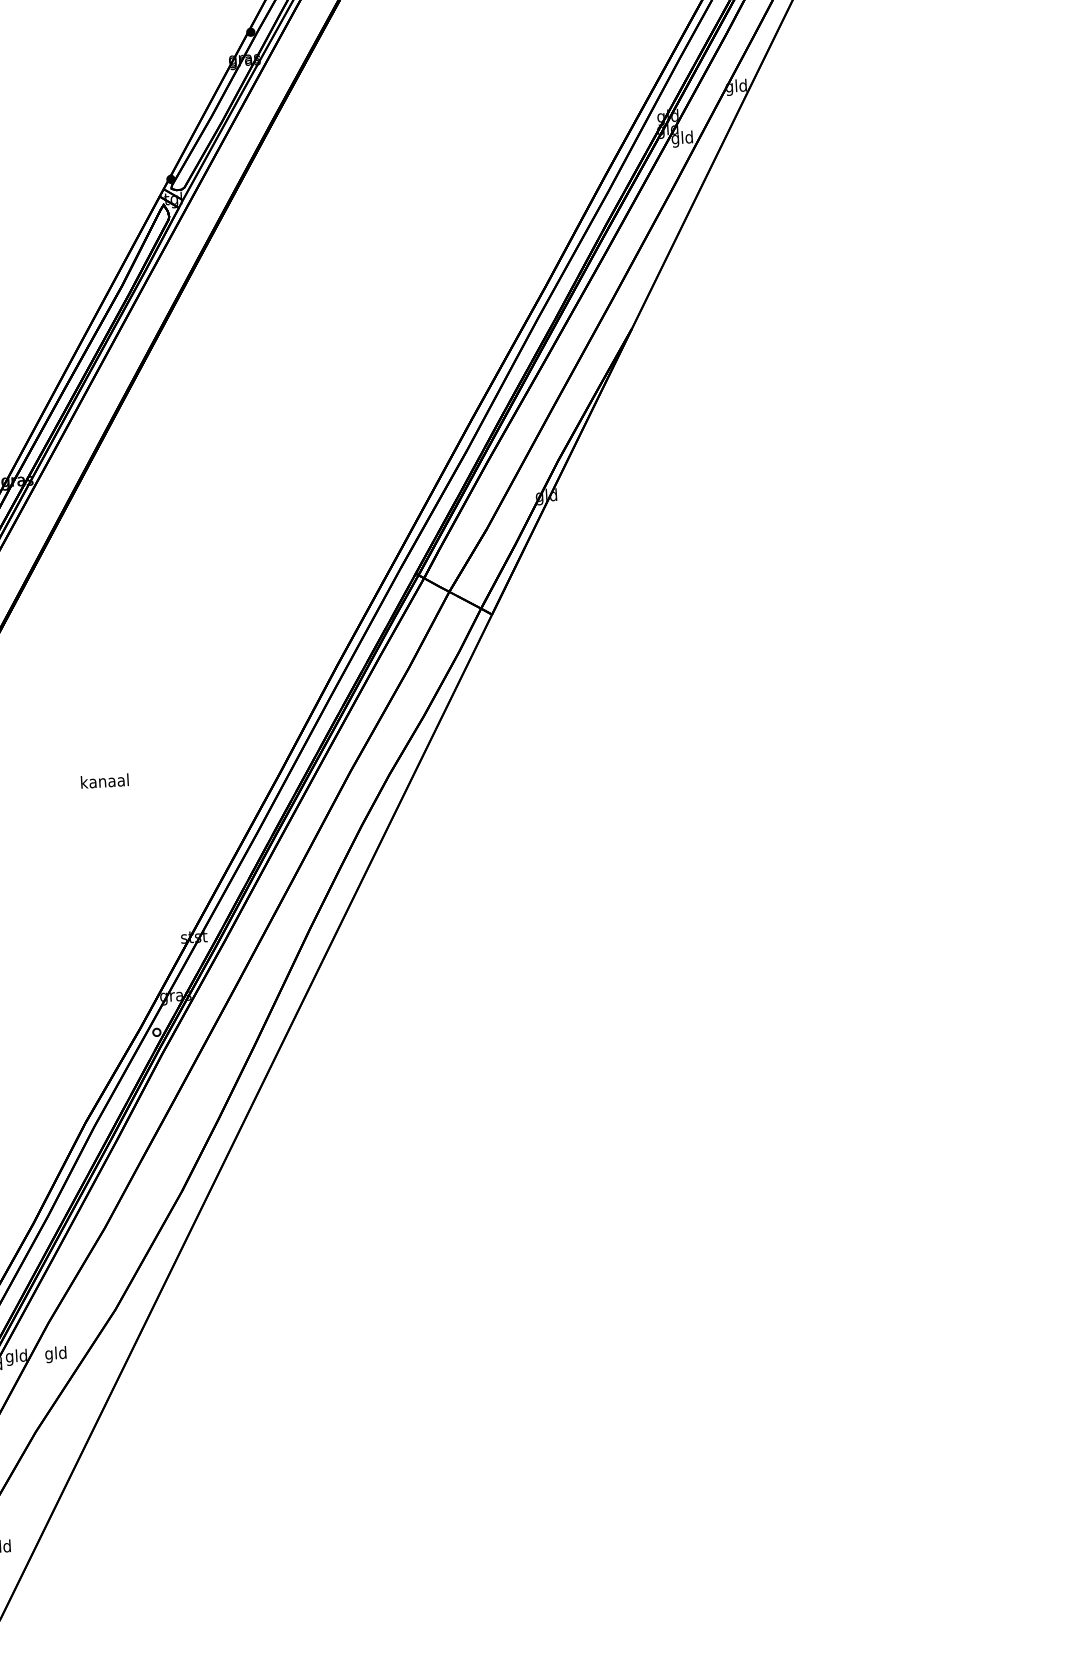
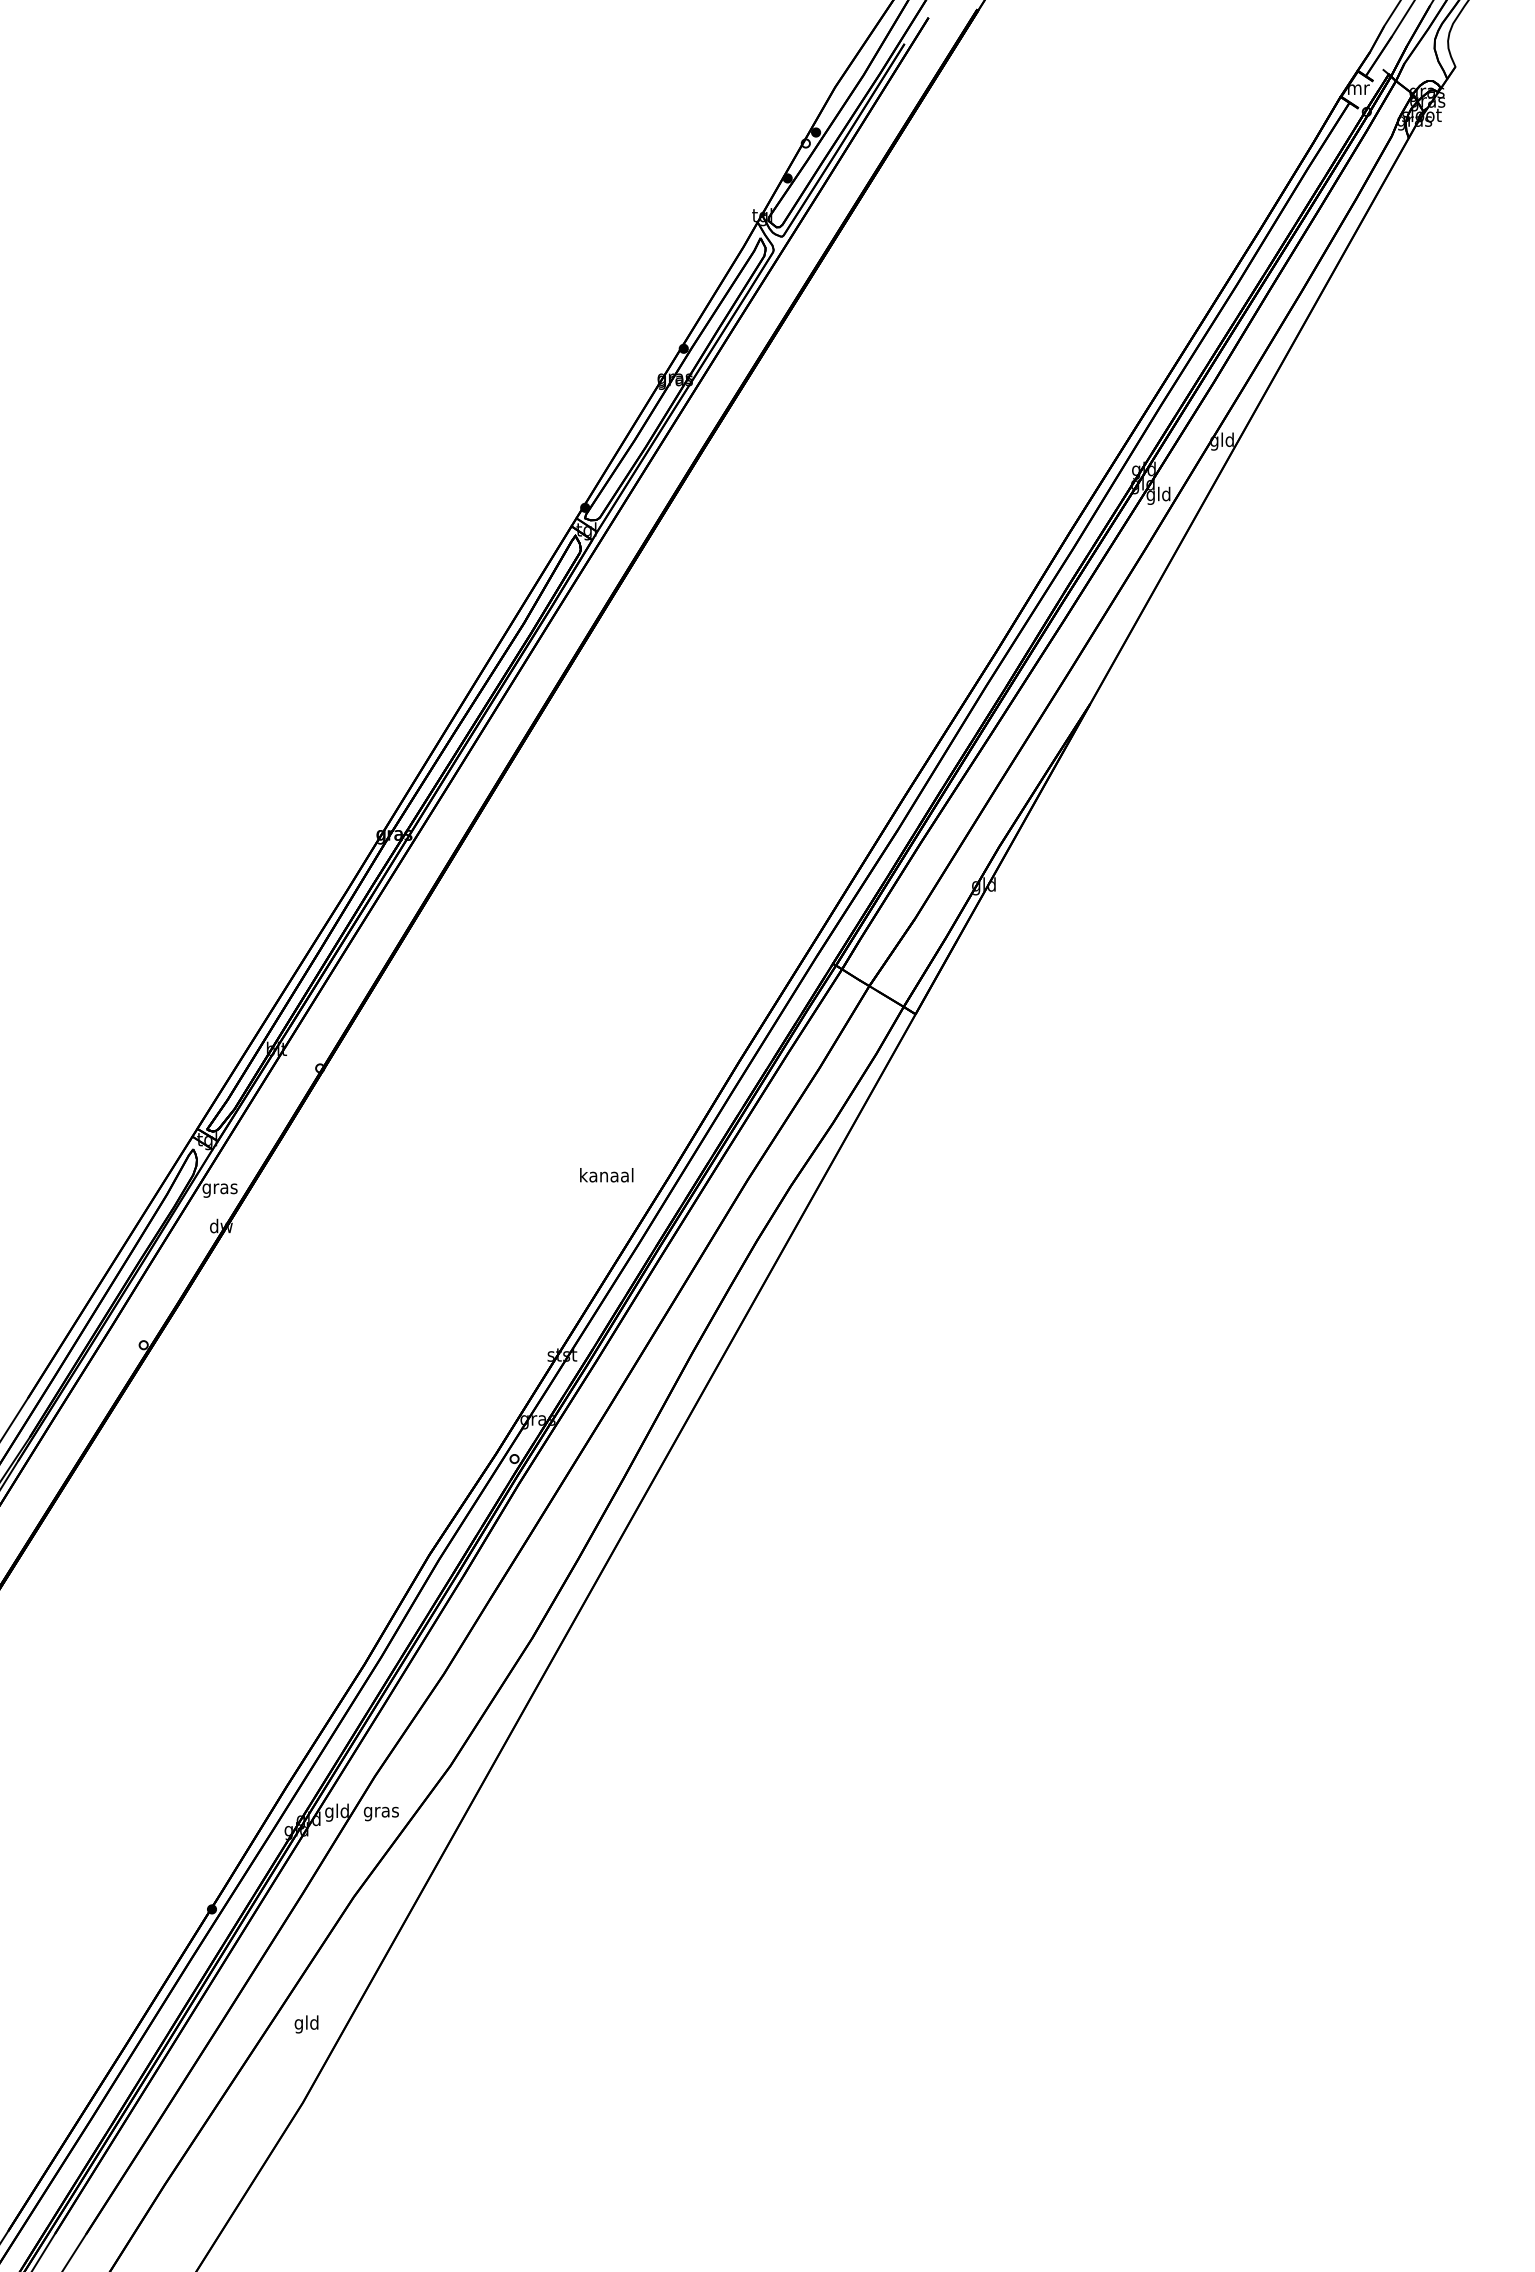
text: (104, 781) -> (606, 1175), moved
text: (55, 1354) -> (380, 1812), gld -> gras

